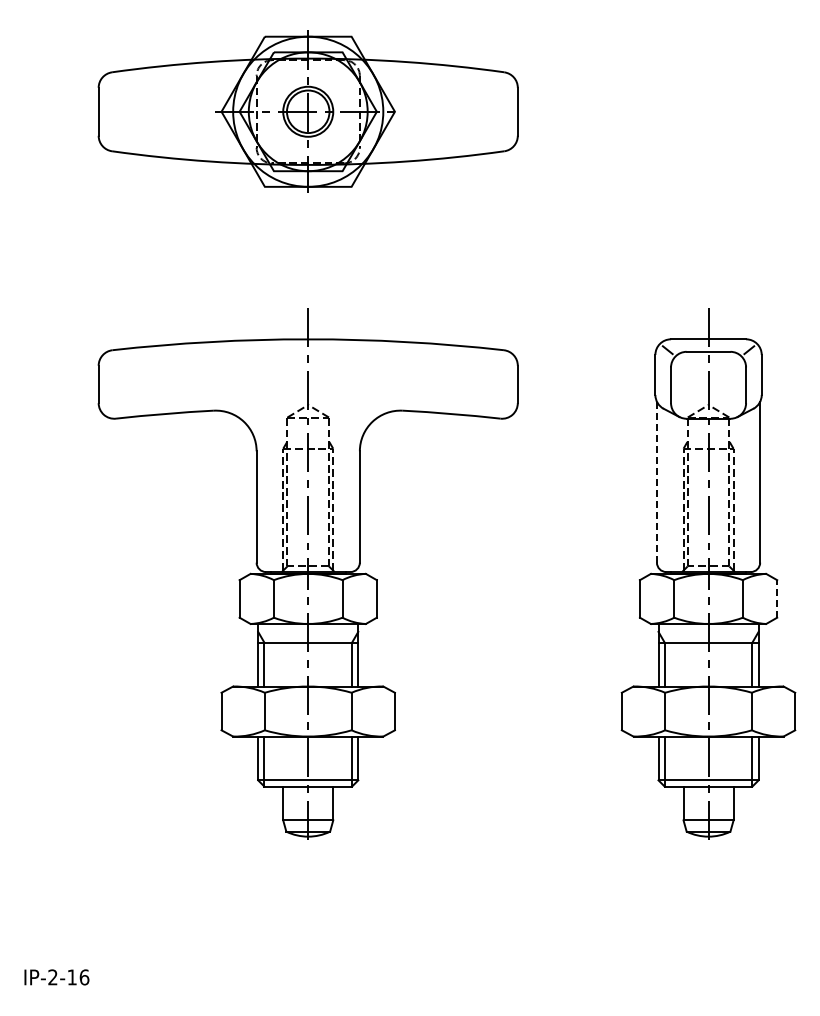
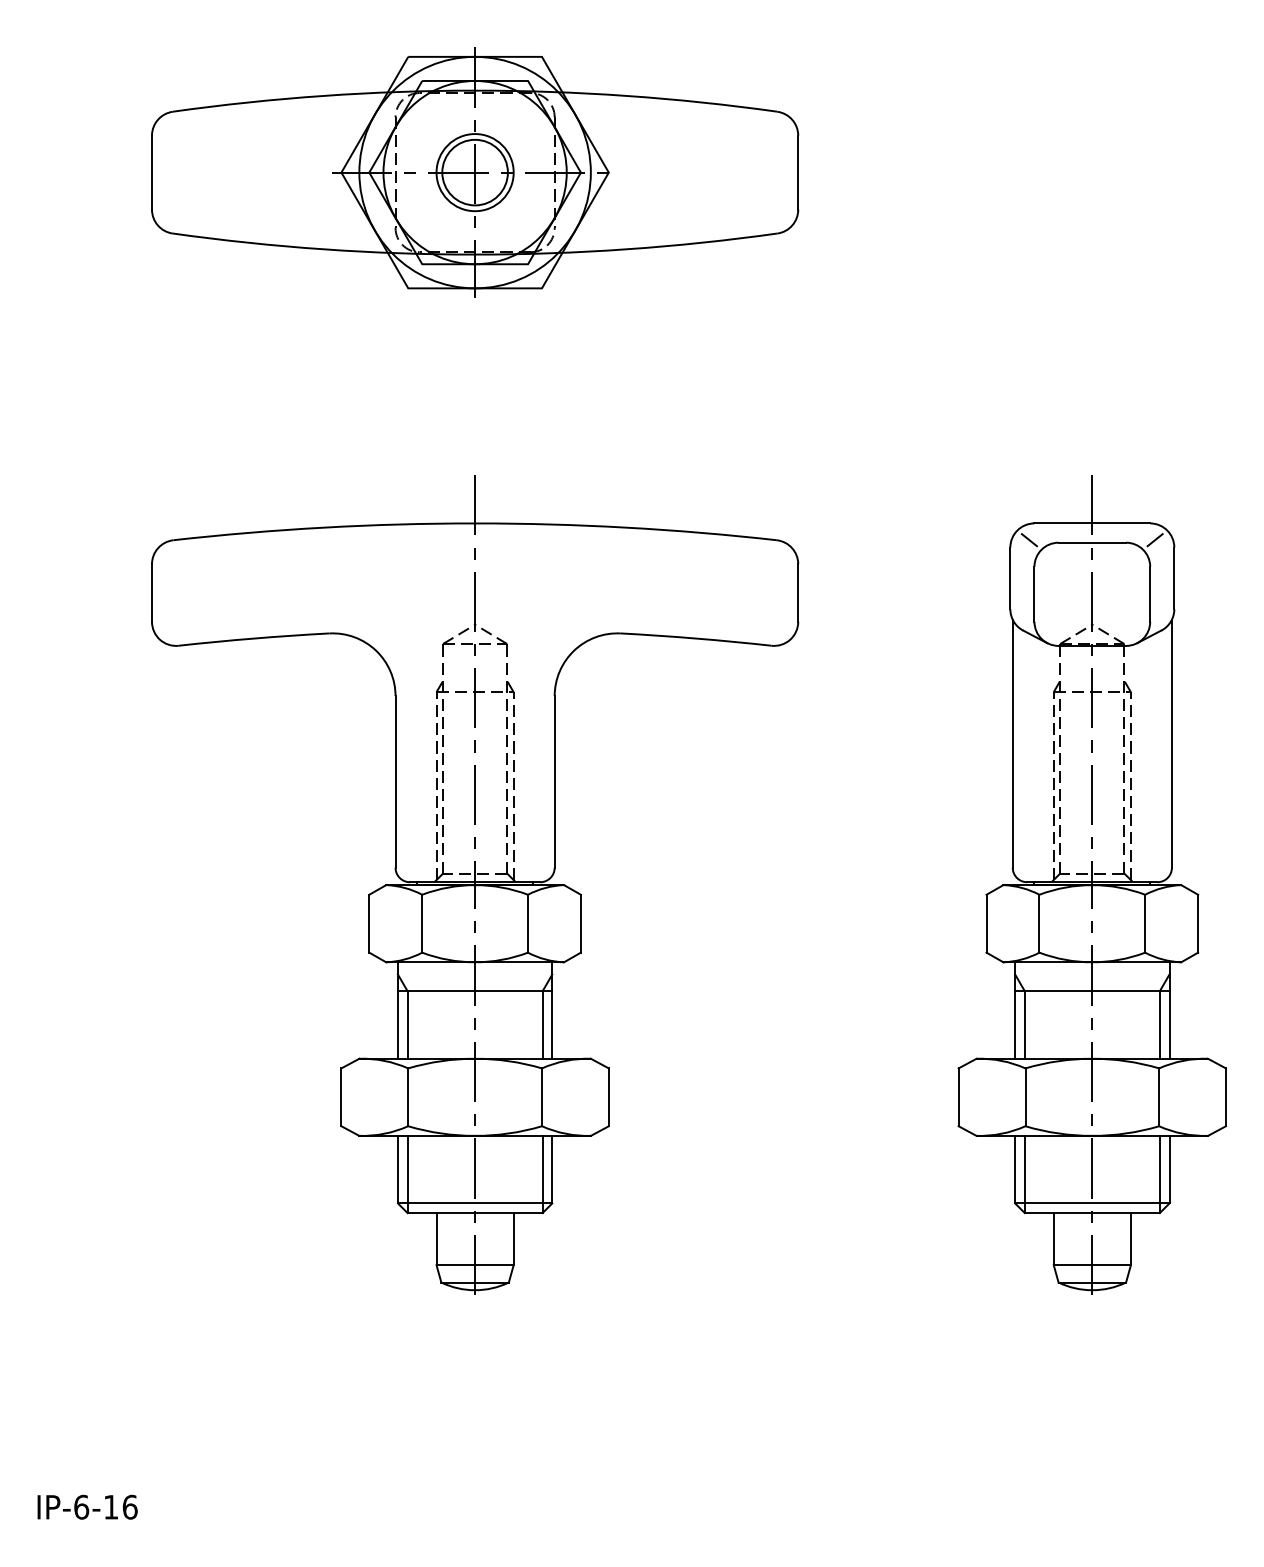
line: (656, 482) -> (1012, 744), dashed -> solid
line: (777, 598) -> (1198, 923), dashed -> solid
text: (52, 977) -> (80, 1507), IP-2-16 -> IP-6-16

